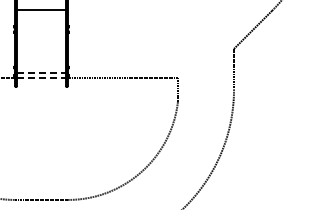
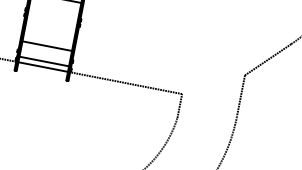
line: (41, 57) -> (47, 46), added
line: (42, 72) -> (45, 61), dashed -> solid
line: (42, 78) -> (44, 67), dashed -> solid

